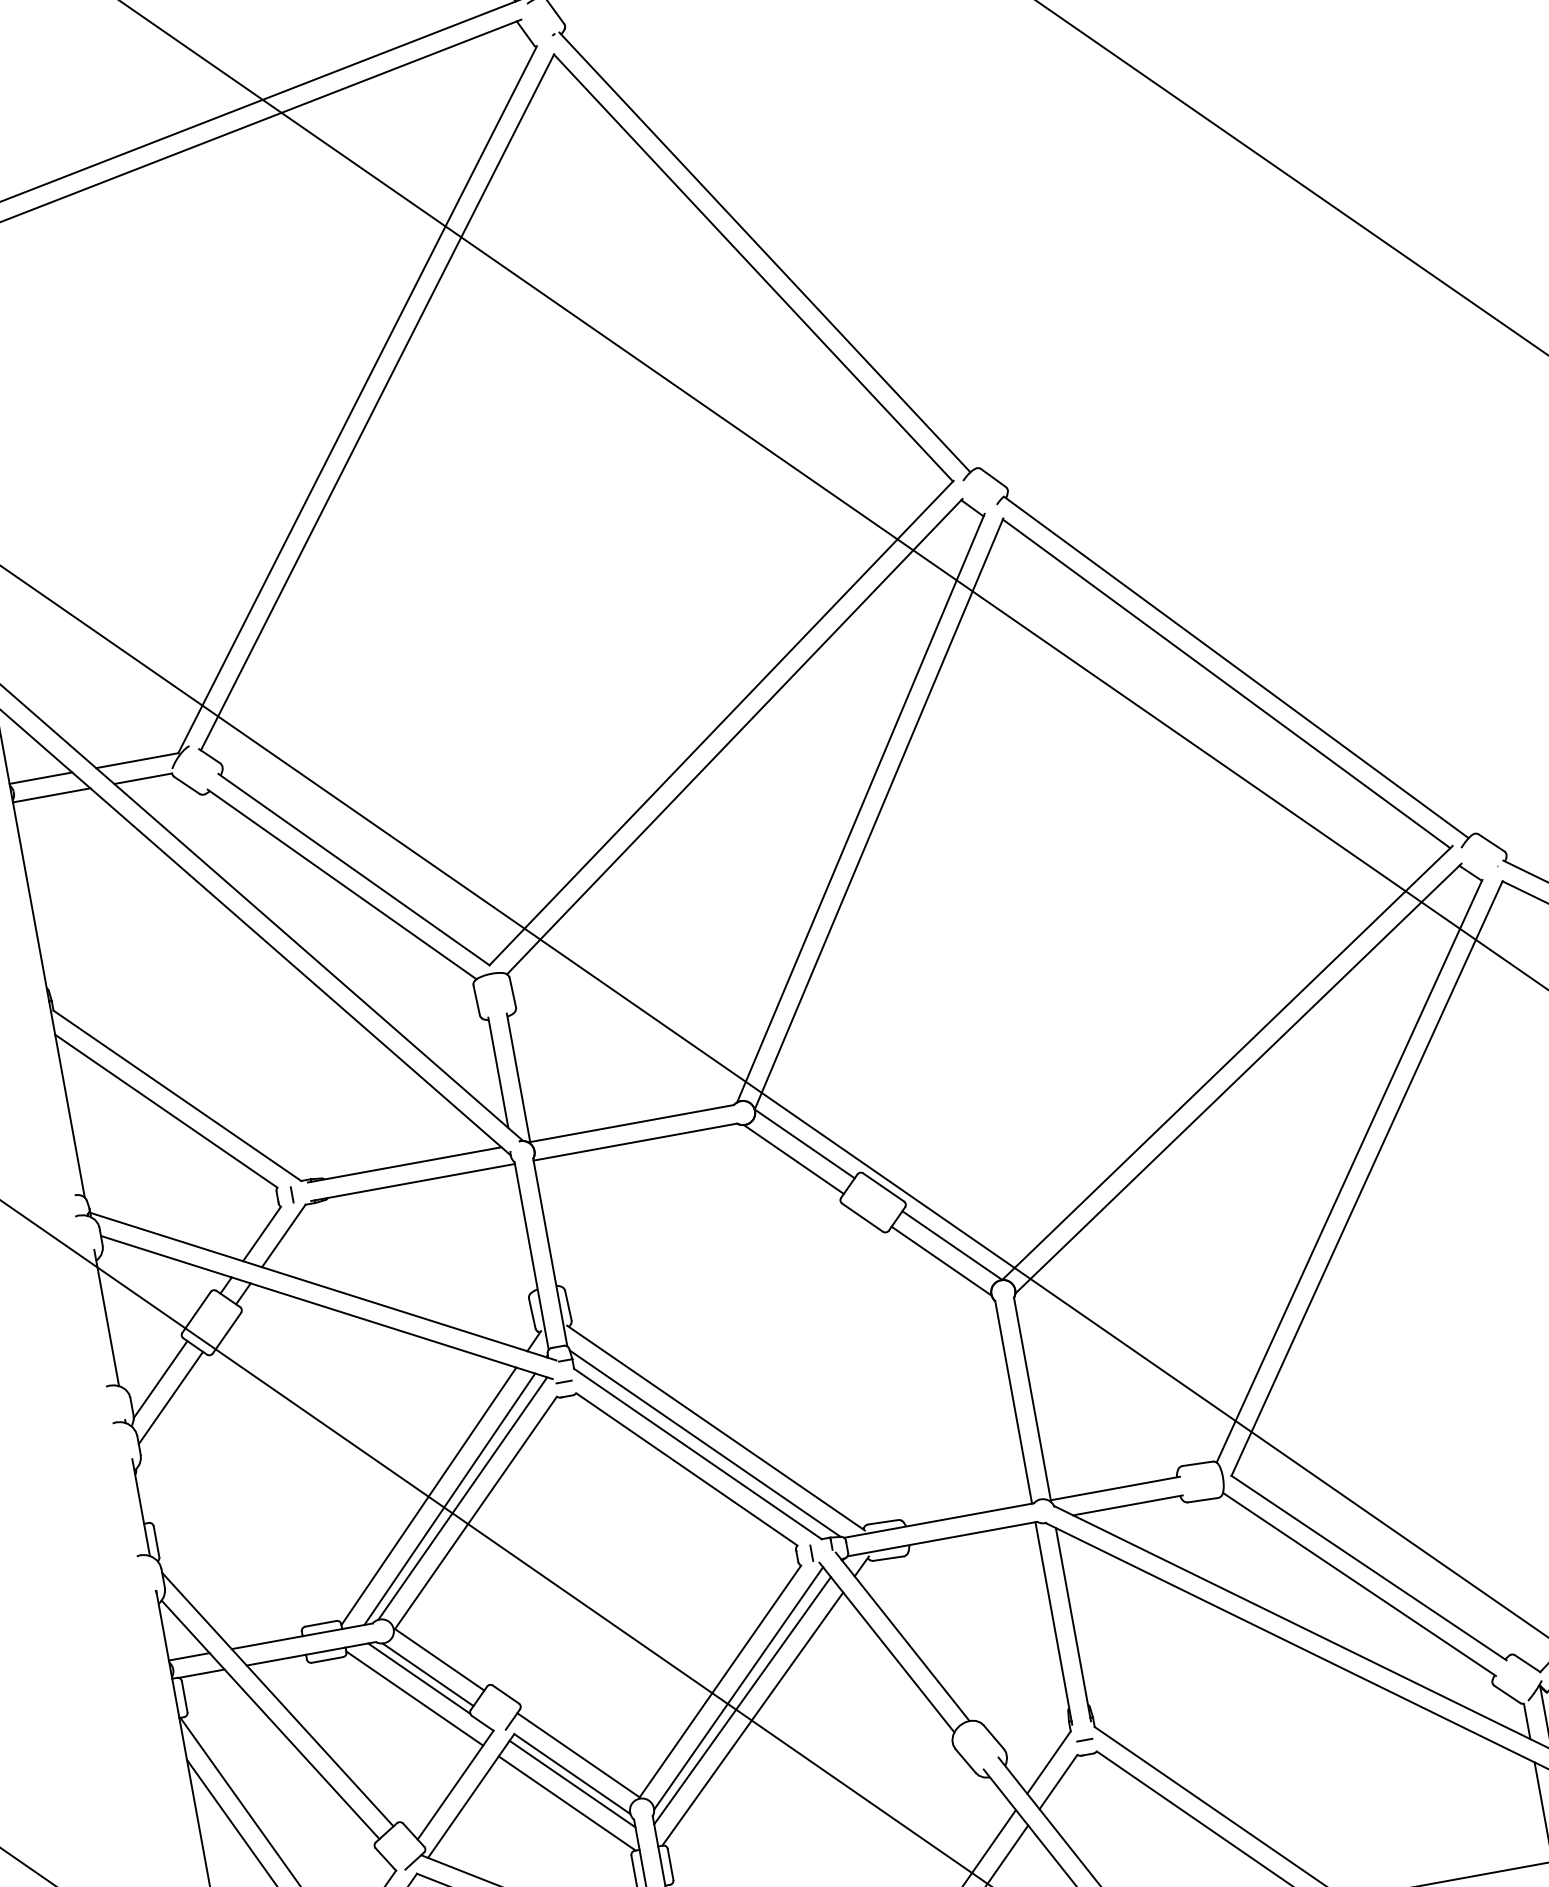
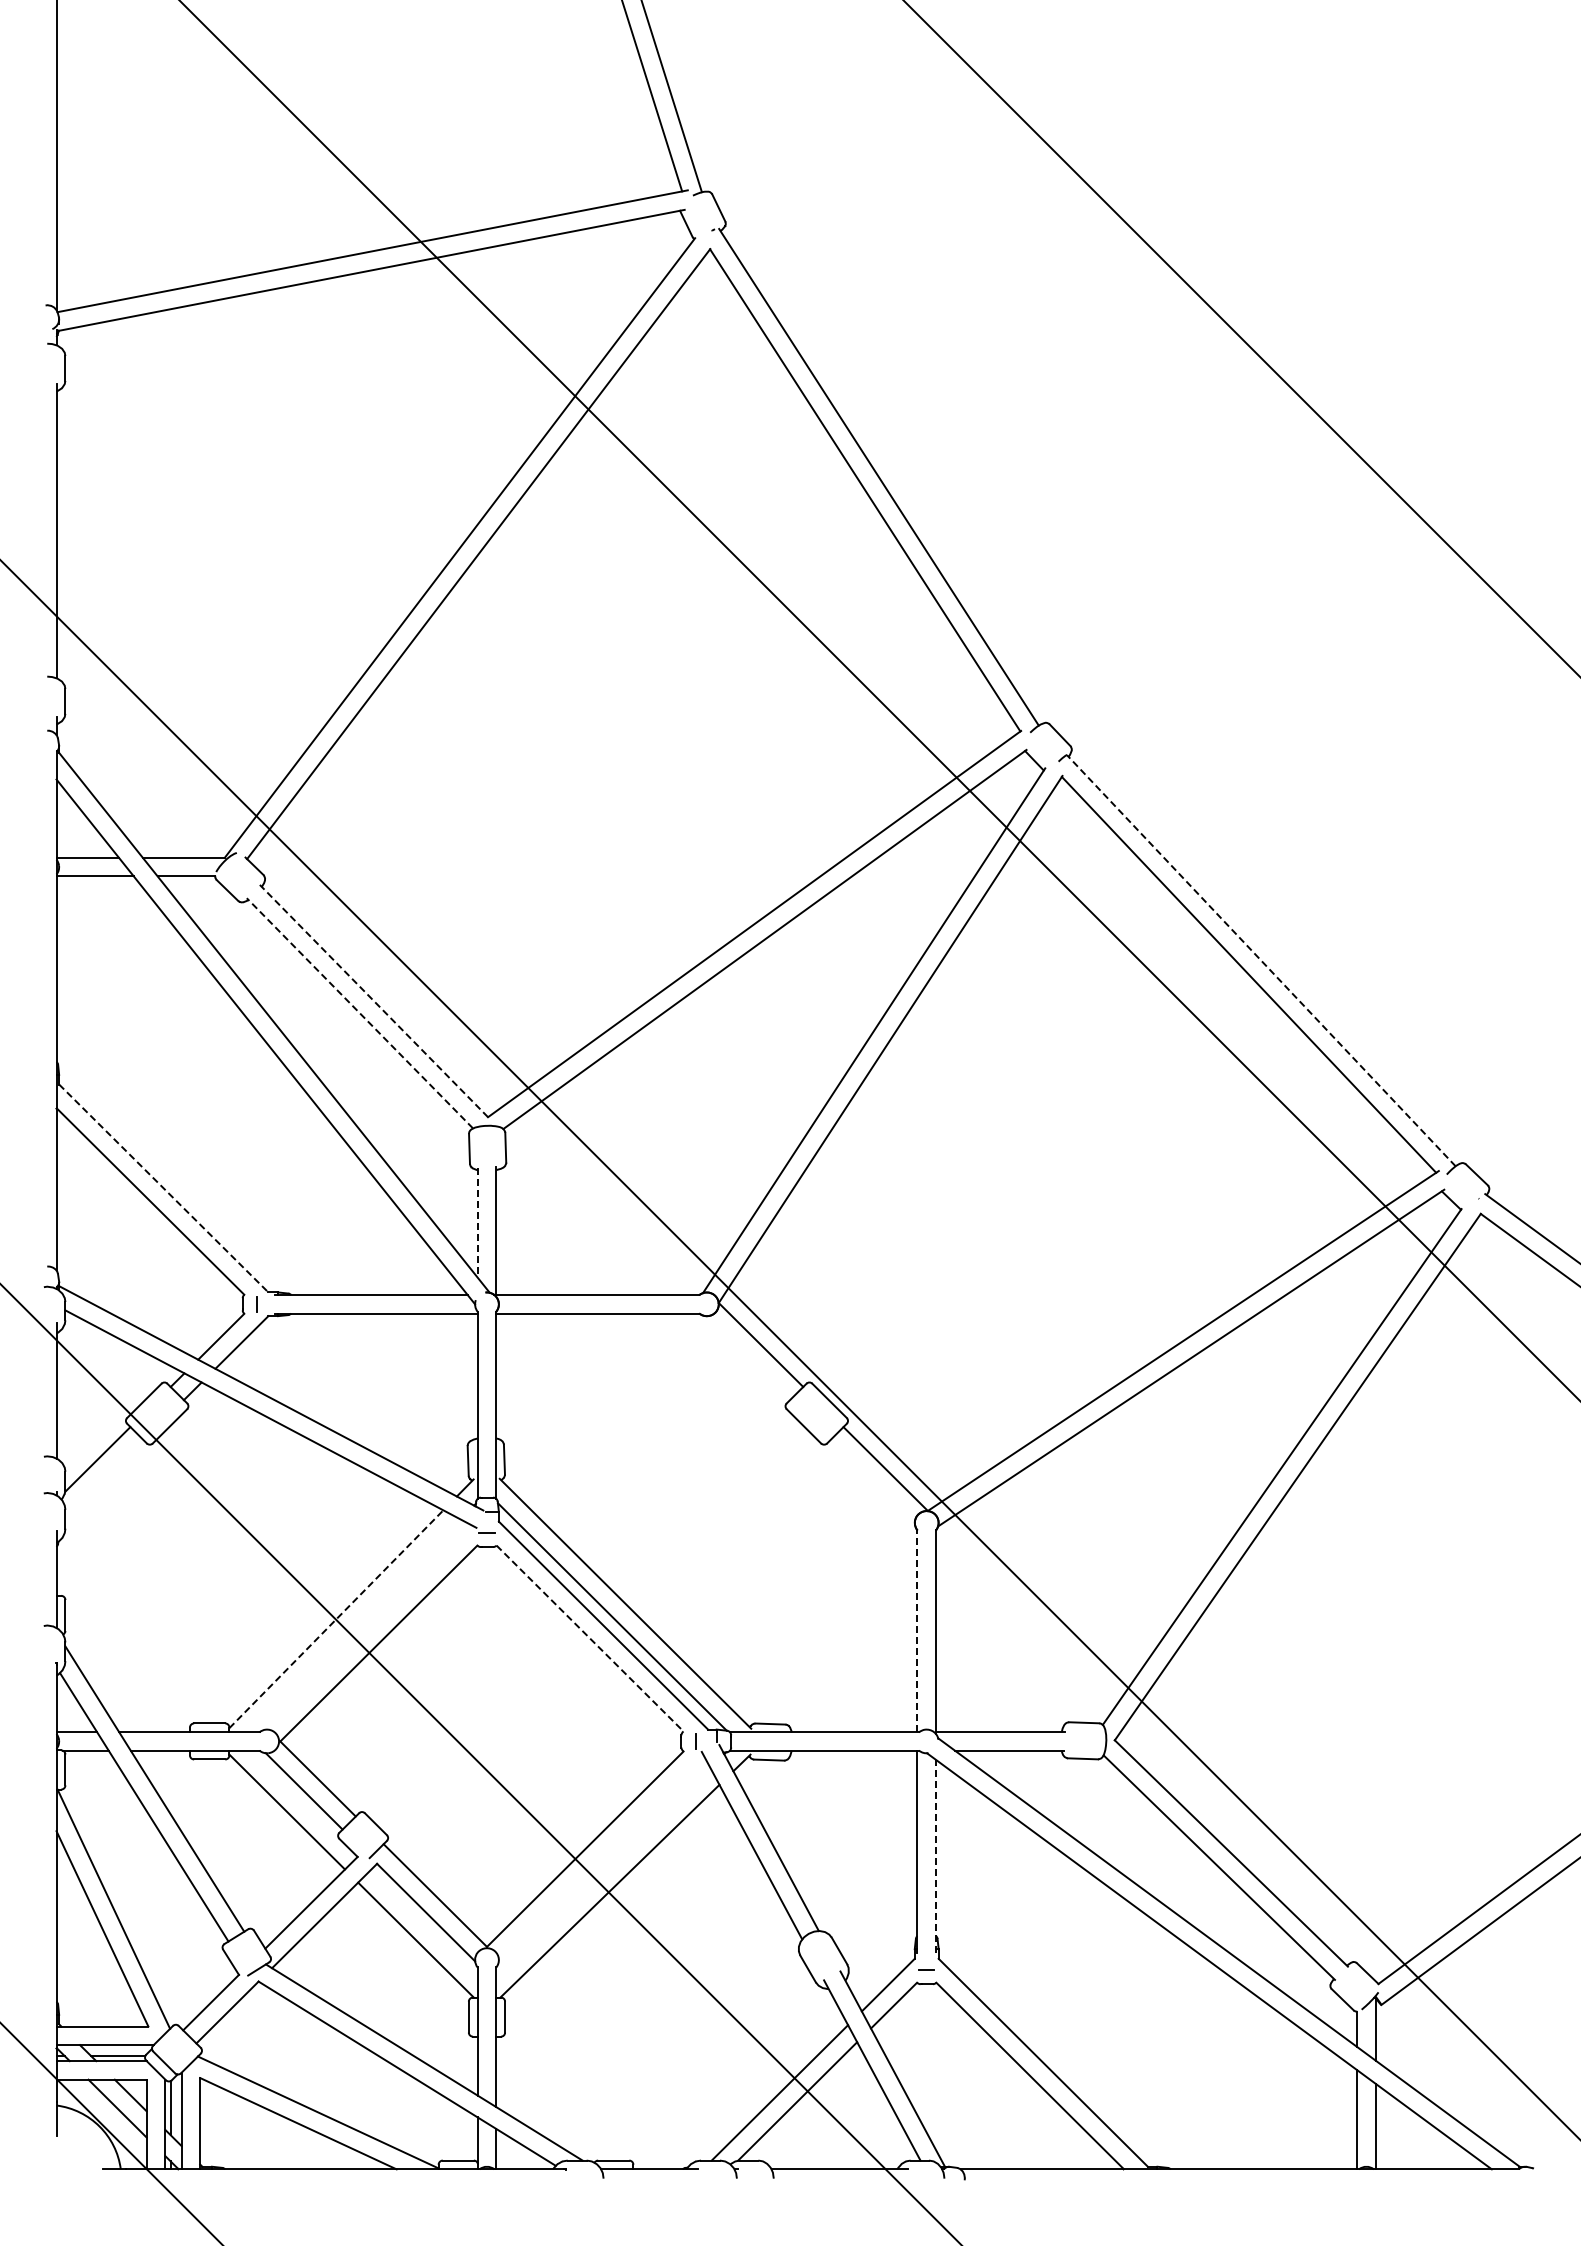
line: (1236, 667) -> (1261, 960), solid -> dashed
line: (353, 870) -> (373, 1001), solid -> dashed
line: (341, 883) -> (359, 1012), solid -> dashed
line: (498, 1073) -> (477, 1223), solid -> dashed
line: (177, 1095) -> (163, 1188), solid -> dashed
line: (793, 1159) -> (747, 1358), removed
line: (941, 1261) -> (872, 1482), removed
line: (170, 1398) -> (104, 1479), removed
line: (1013, 1402) -> (917, 1631), solid -> dashed
line: (687, 1469) -> (590, 1638), solid -> dashed
line: (429, 1496) -> (336, 1619), solid -> dashed
line: (462, 1498) -> (368, 1627), removed
line: (449, 1499) -> (355, 1625), removed
line: (1073, 1623) -> (936, 1855), solid -> dashed
line: (418, 1678) -> (294, 1793), removed
line: (738, 1687) -> (601, 1858), removed
line: (742, 1700) -> (603, 1871), removed
line: (572, 1784) -> (424, 1922), removed

